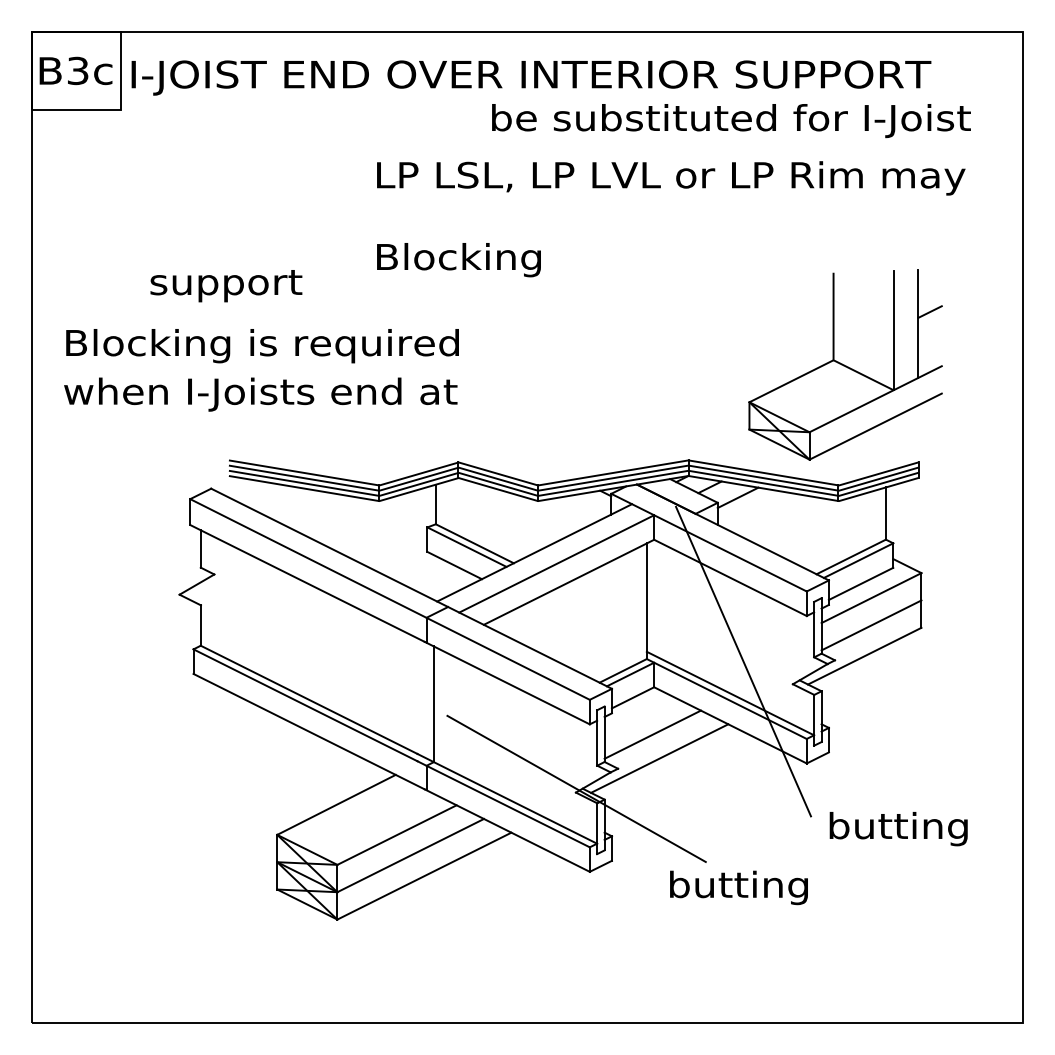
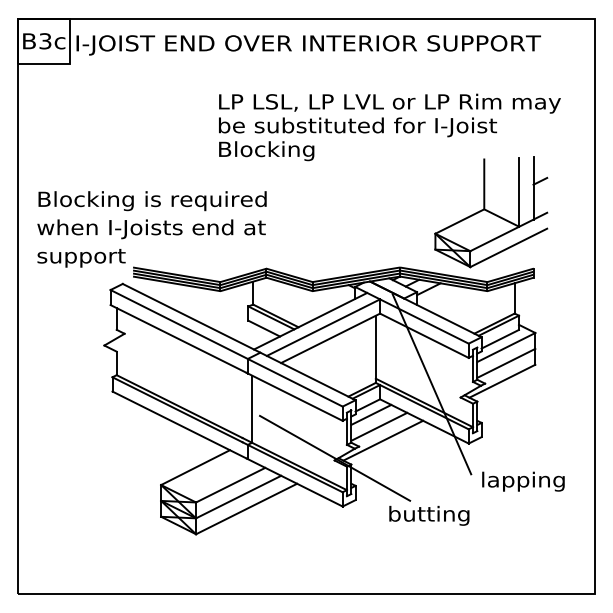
text: (732, 121) -> (358, 127), moved
text: (226, 286) -> (81, 258), moved
line: (639, 713) -> (371, 414), added
text: (902, 828) -> (524, 481), butting -> lapping

